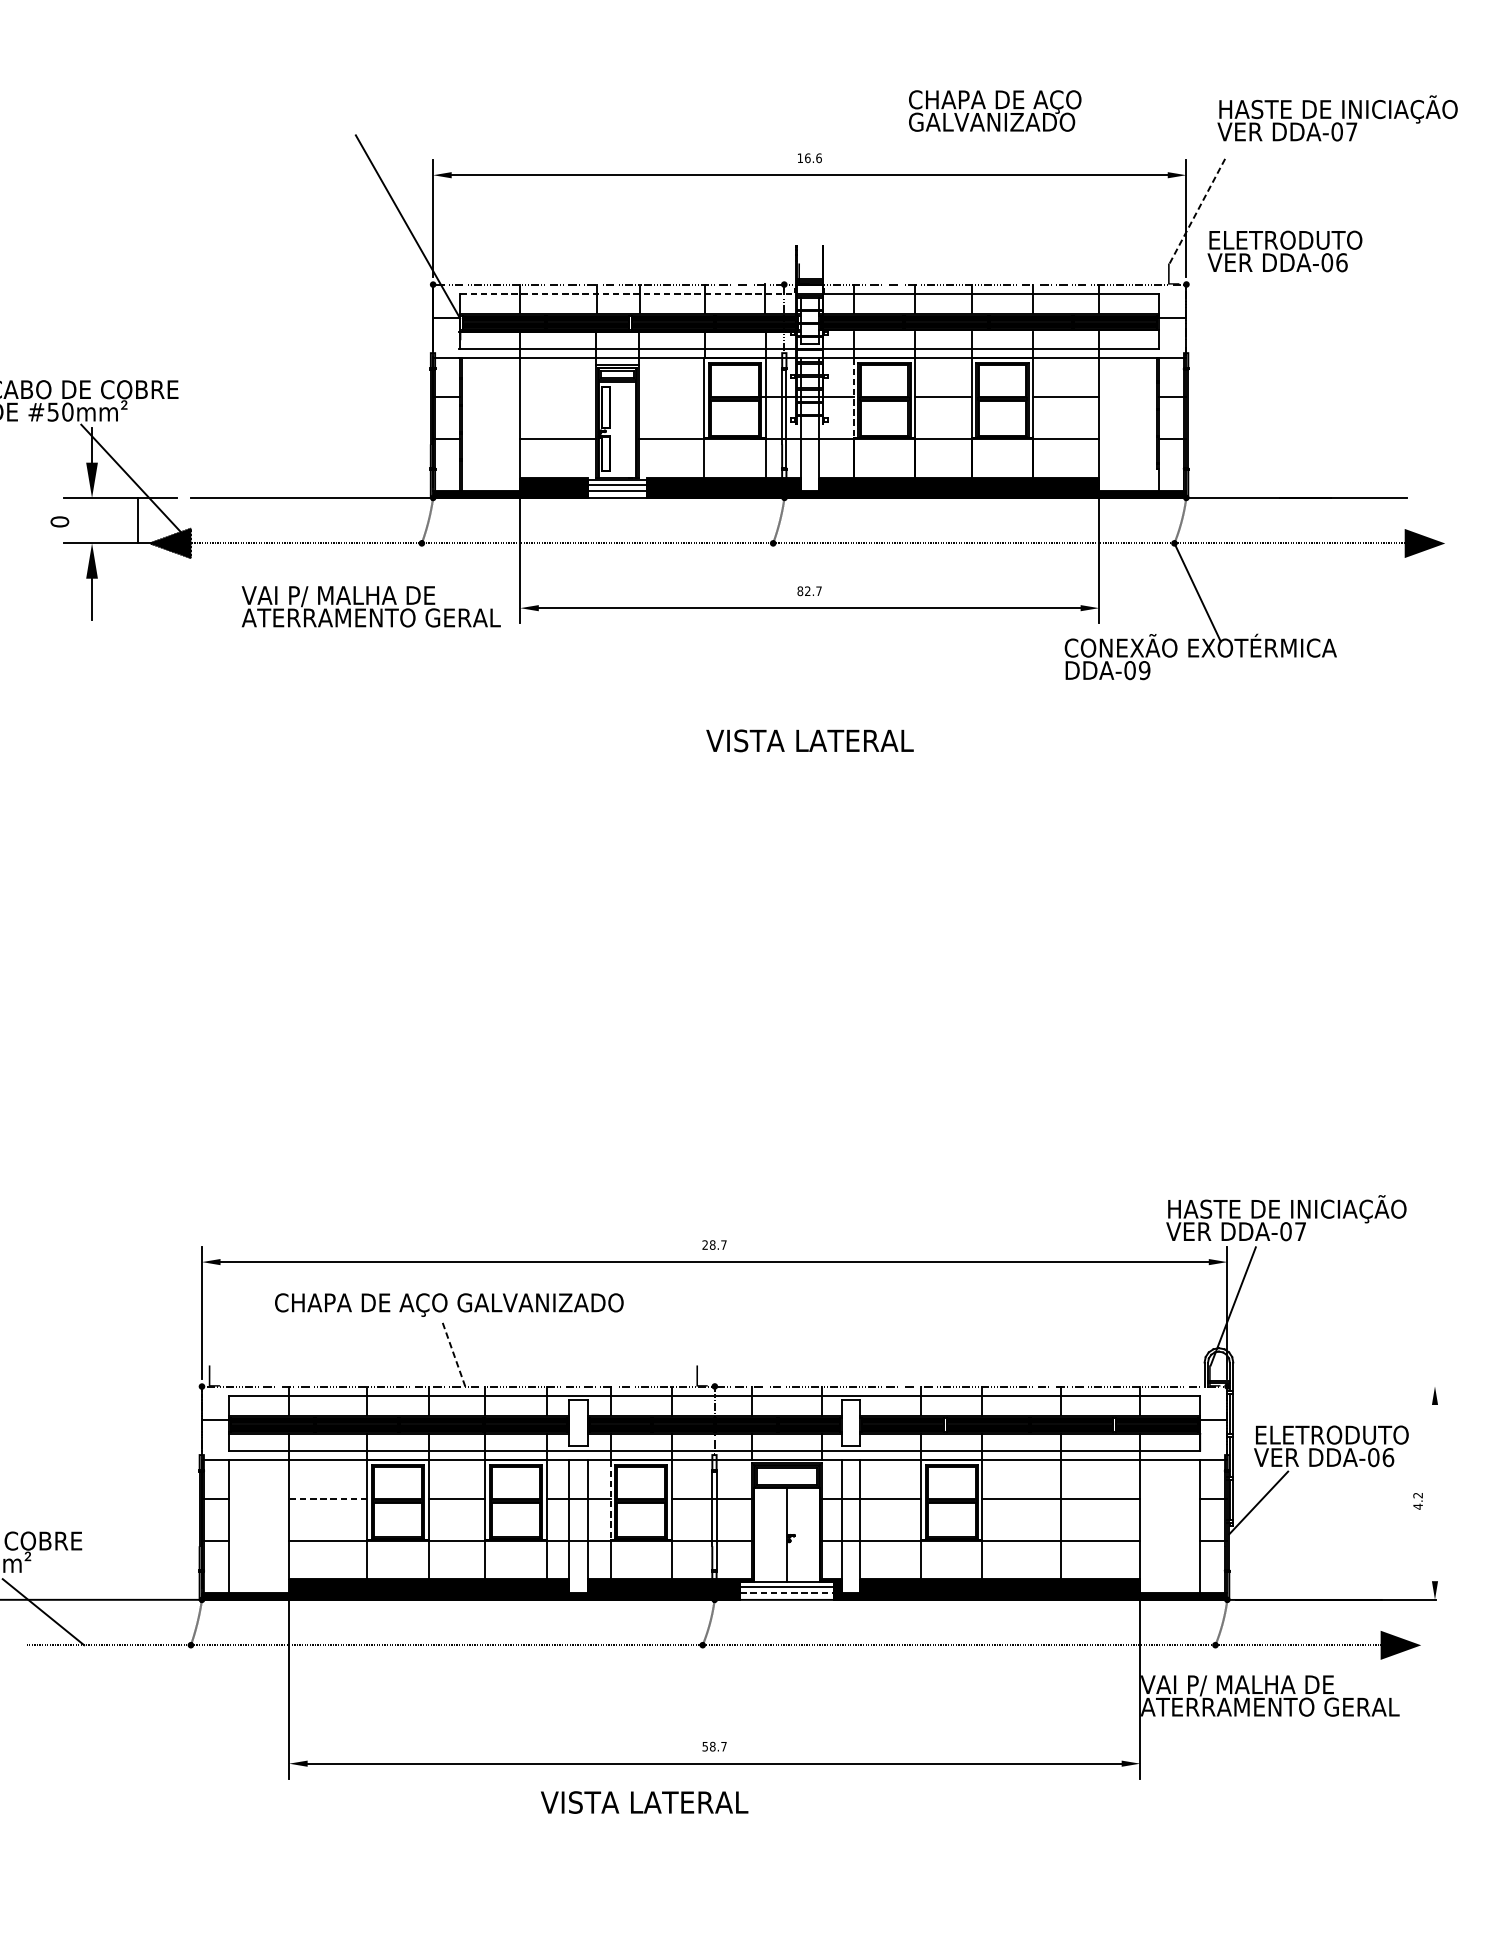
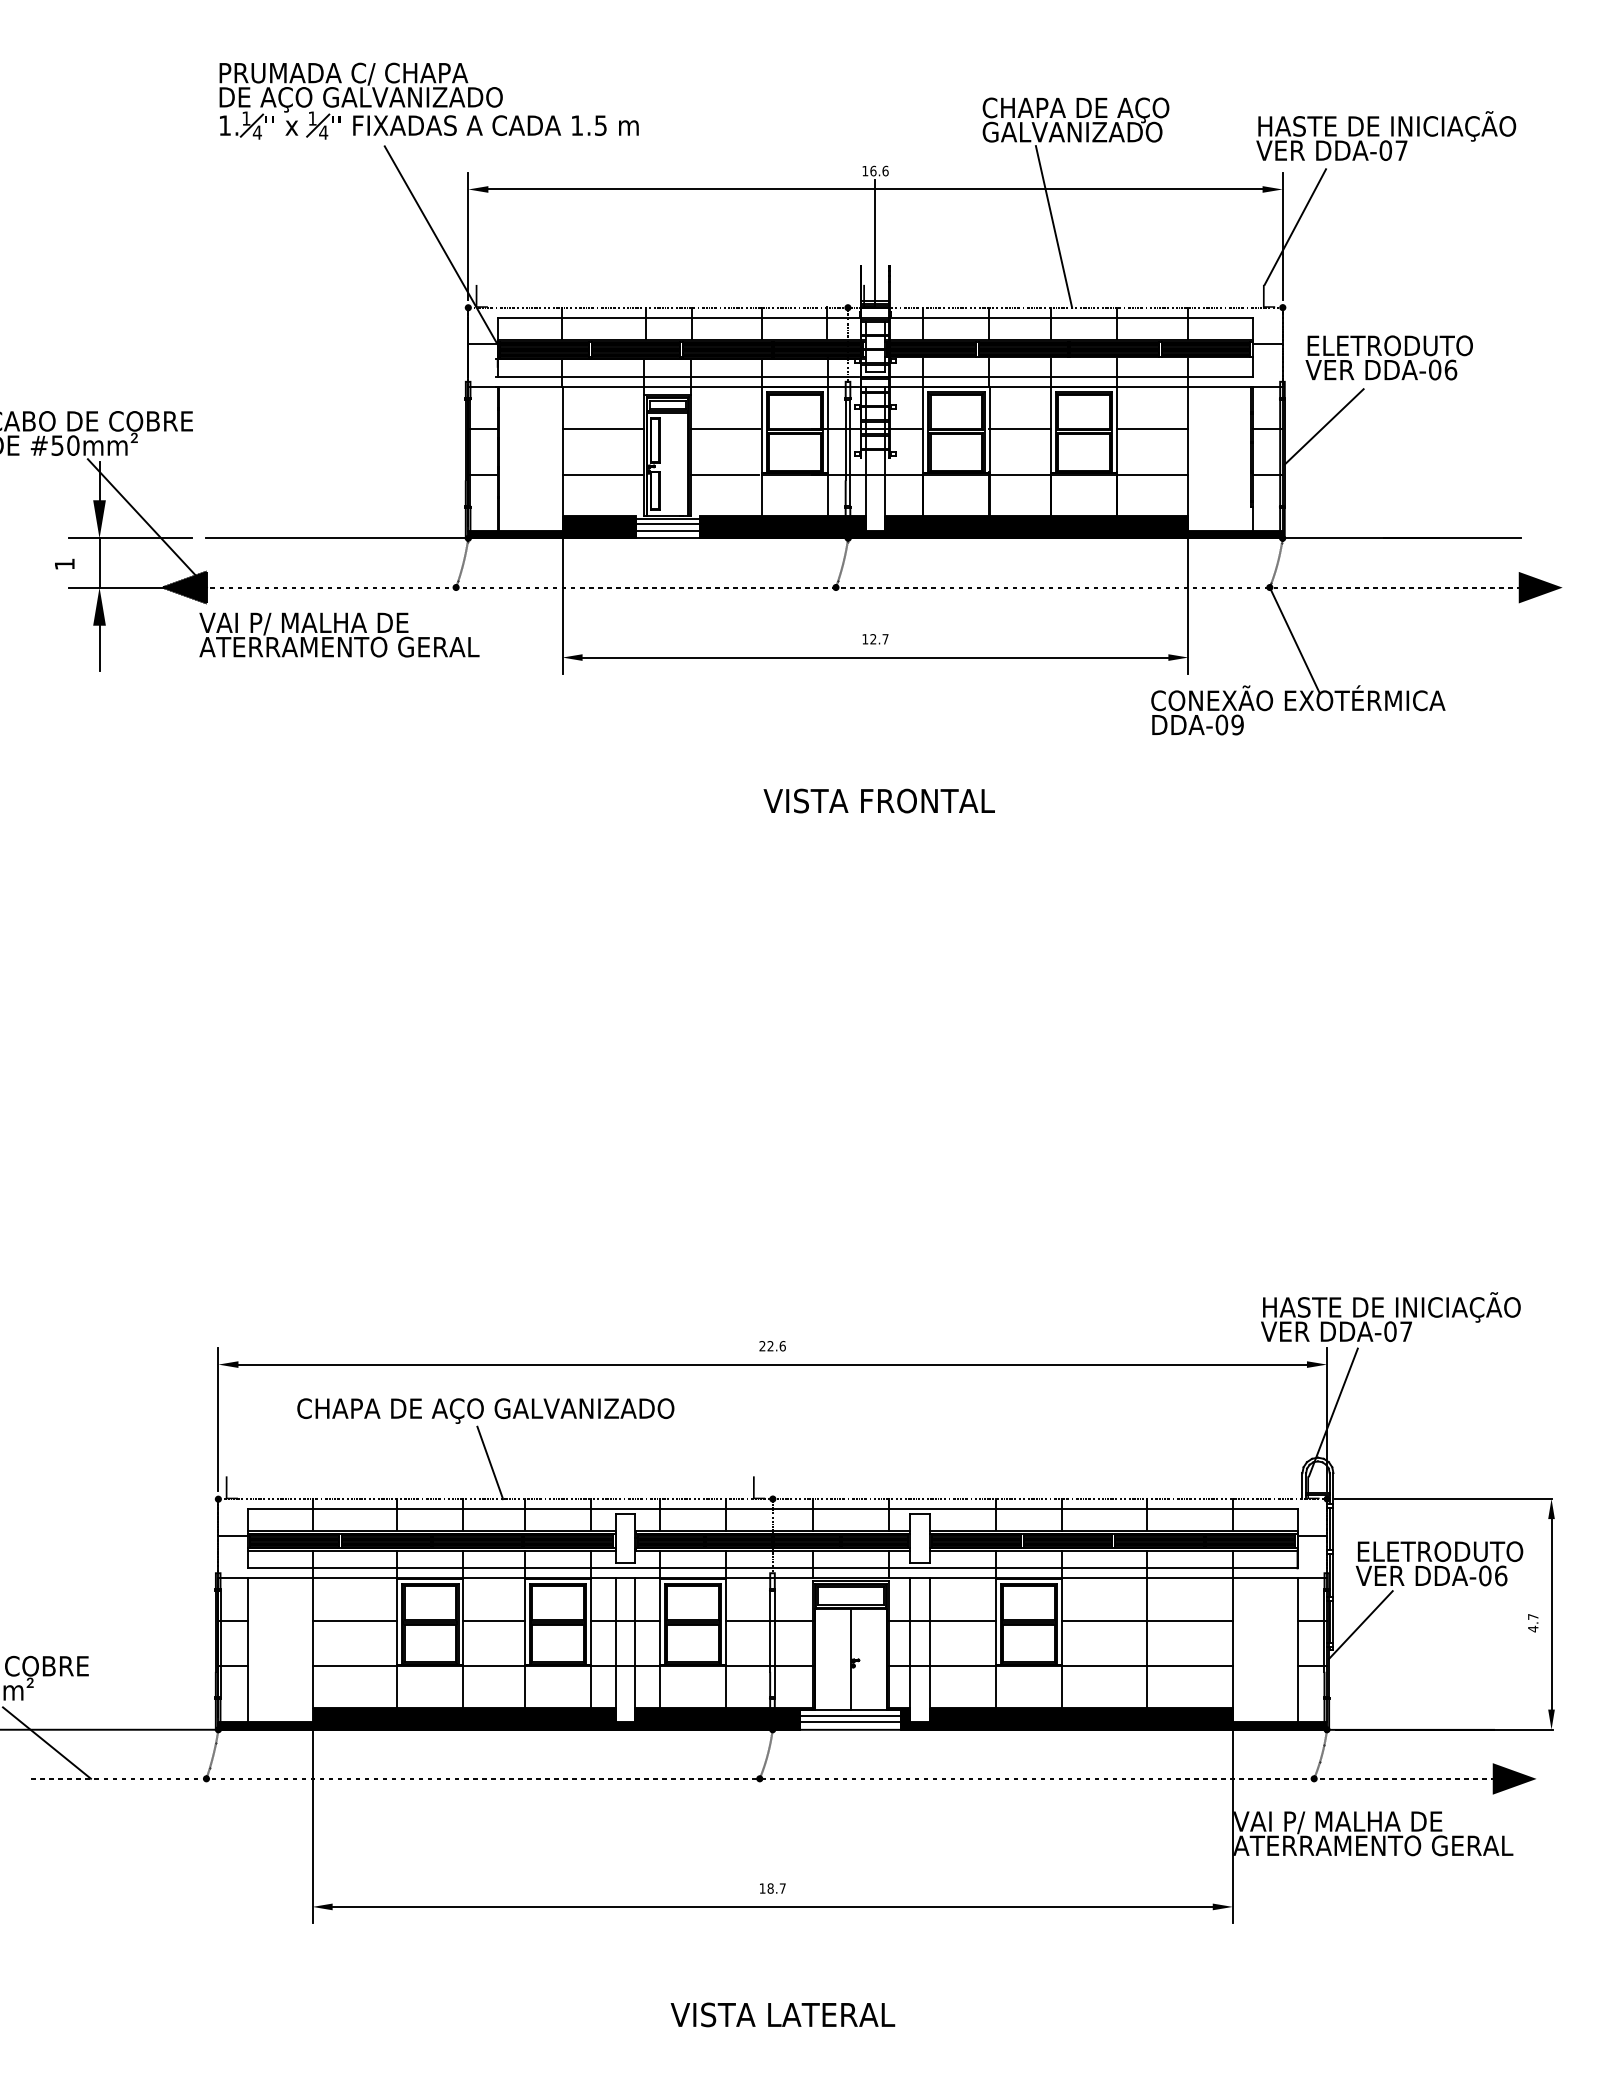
part: (396, 92) -> (428, 100), added
text: (1337, 117) -> (1386, 135), moved
line: (974, 209) -> (1053, 226), added
line: (1198, 209) -> (1295, 226), dashed -> solid
line: (809, 225) -> (875, 243), added
text: (1284, 251) -> (1388, 357), moved
fill: (445, 273) -> (481, 295), added
line: (628, 293) -> (679, 317), dashed -> solid
line: (1224, 394) -> (1323, 426), added
line: (558, 397) -> (603, 429), added
line: (671, 397) -> (725, 429), added
line: (854, 398) -> (923, 430), dashed -> solid
line: (138, 520) -> (99, 562), moved
text: (59, 522) -> (64, 564), 0 -> 1
text: (800, 591) -> (865, 639), 82.7 -> 12.7
text: (371, 606) -> (339, 634), moved
text: (859, 740) -> (929, 800), VISTA LATERAL -> VISTA FRONTAL
text: (718, 1245) -> (776, 1346), 28.7 -> 22.6
line: (453, 1352) -> (490, 1462), dashed -> solid
line: (1335, 1386) -> (1443, 1499), added
text: (1418, 1495) -> (1533, 1616), 4.2 -> 4.7
line: (1434, 1496) -> (1551, 1617), added
line: (327, 1498) -> (354, 1620), dashed -> solid
line: (610, 1499) -> (660, 1621), dashed -> solid
line: (786, 1593) -> (850, 1722), dashed -> solid
text: (705, 1746) -> (762, 1888), 58.7 -> 18.7
text: (644, 1802) -> (782, 2014), moved

